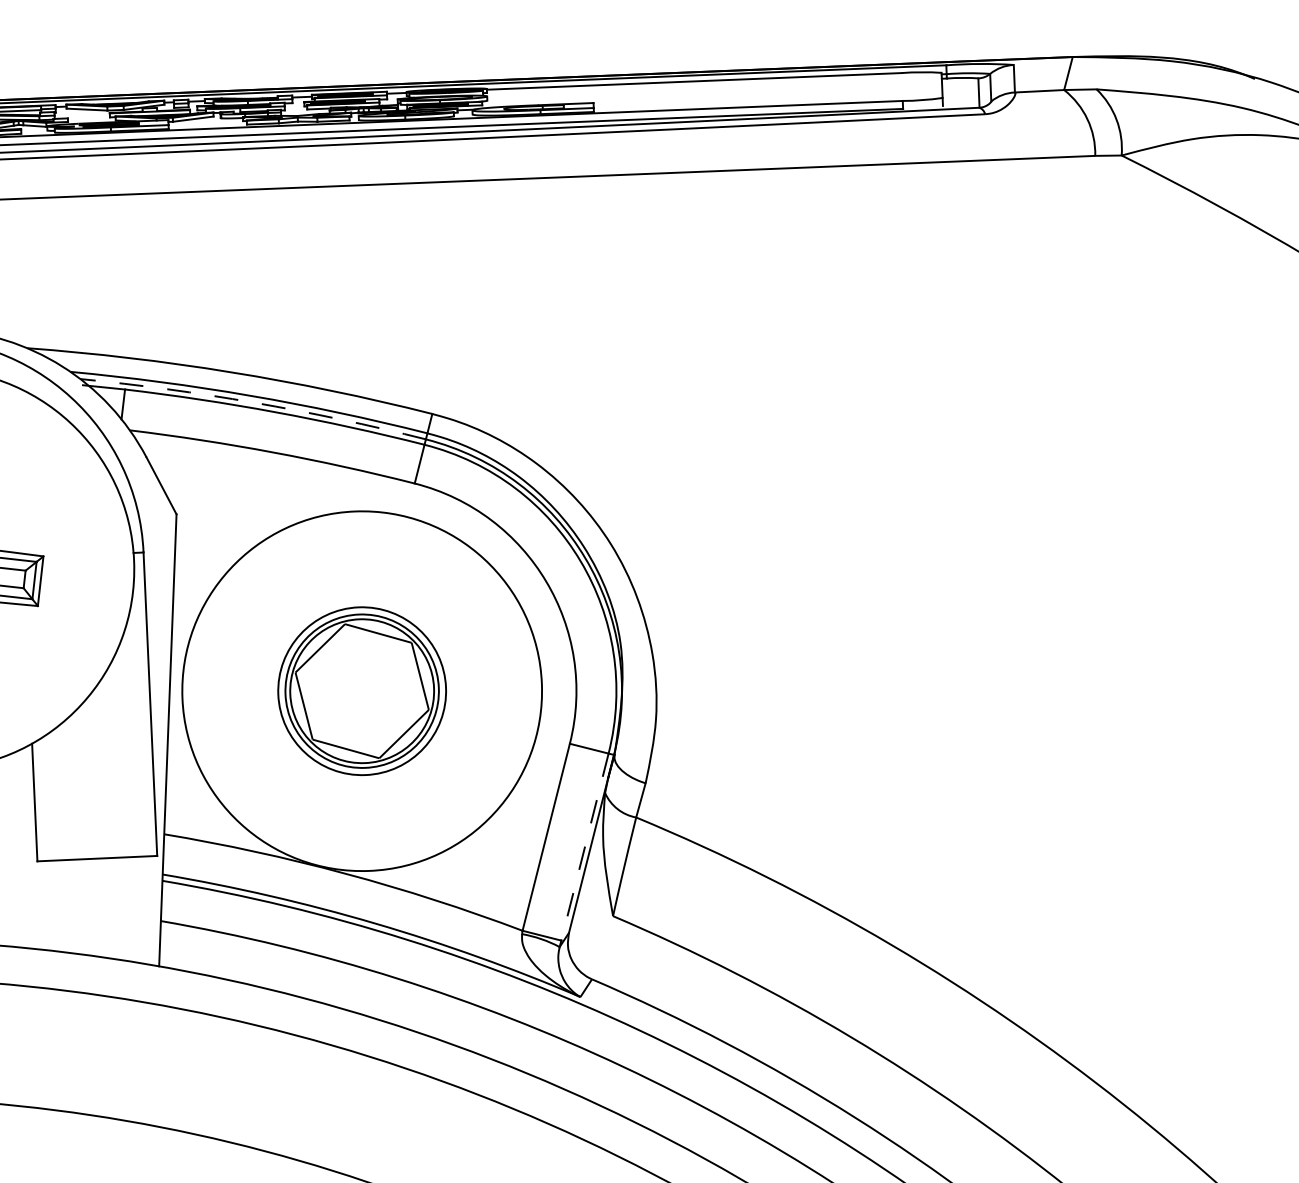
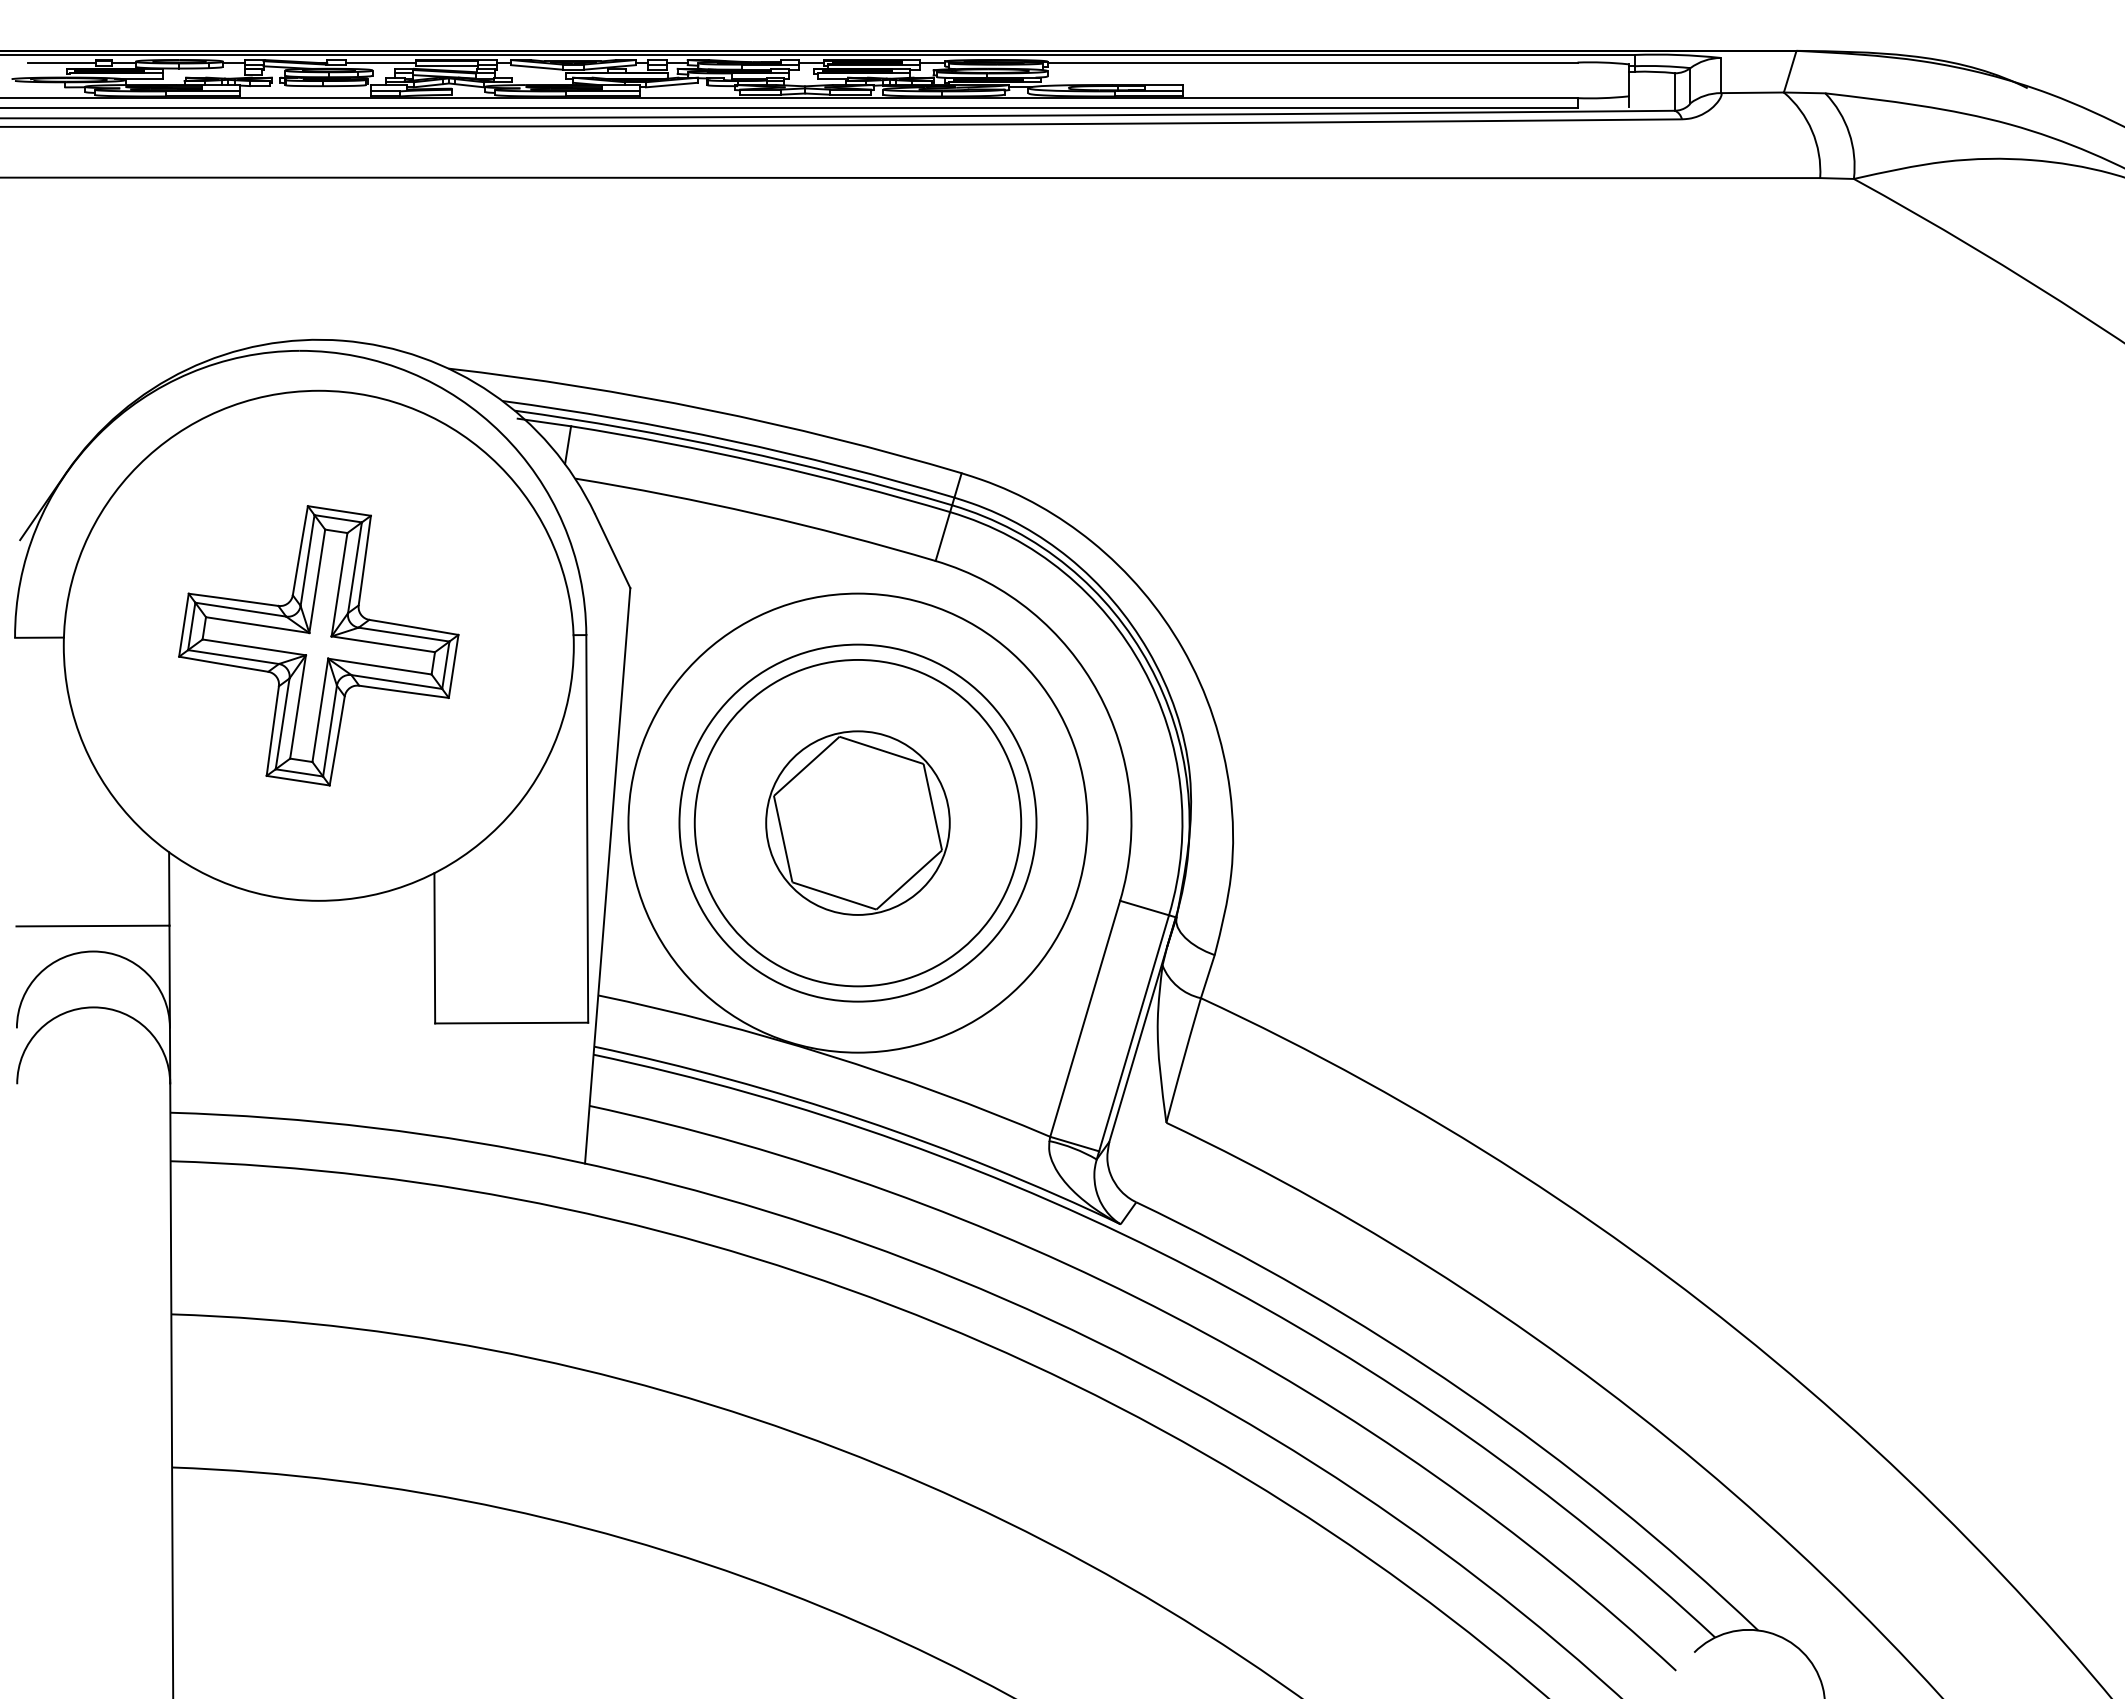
arc: (254, 402) -> (735, 449), dashed -> solid
circle: (361, 690) -> (857, 822), size x1.67
circle: (361, 690) -> (857, 822), size x1.67
line: (584, 847) -> (1133, 1033), dashed -> solid

